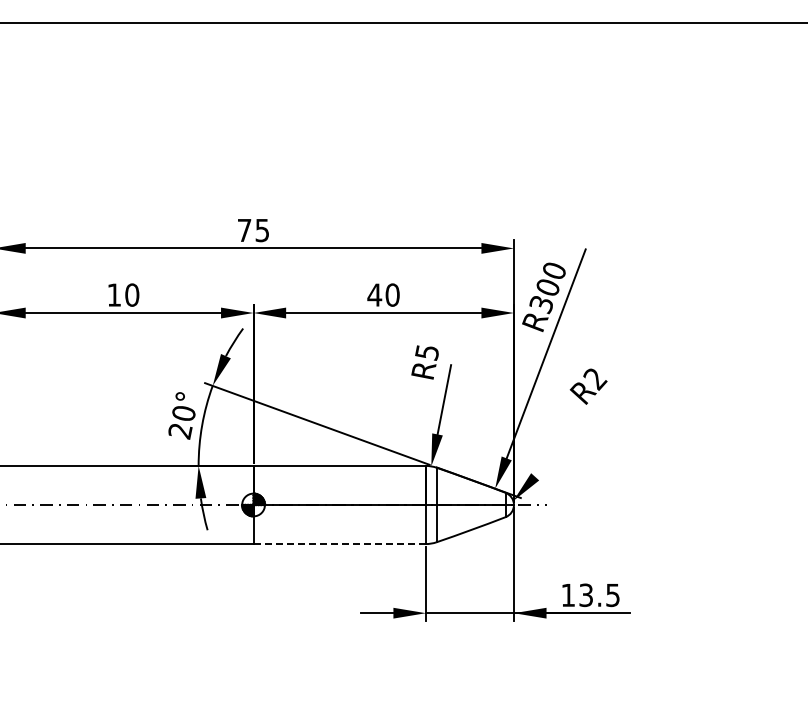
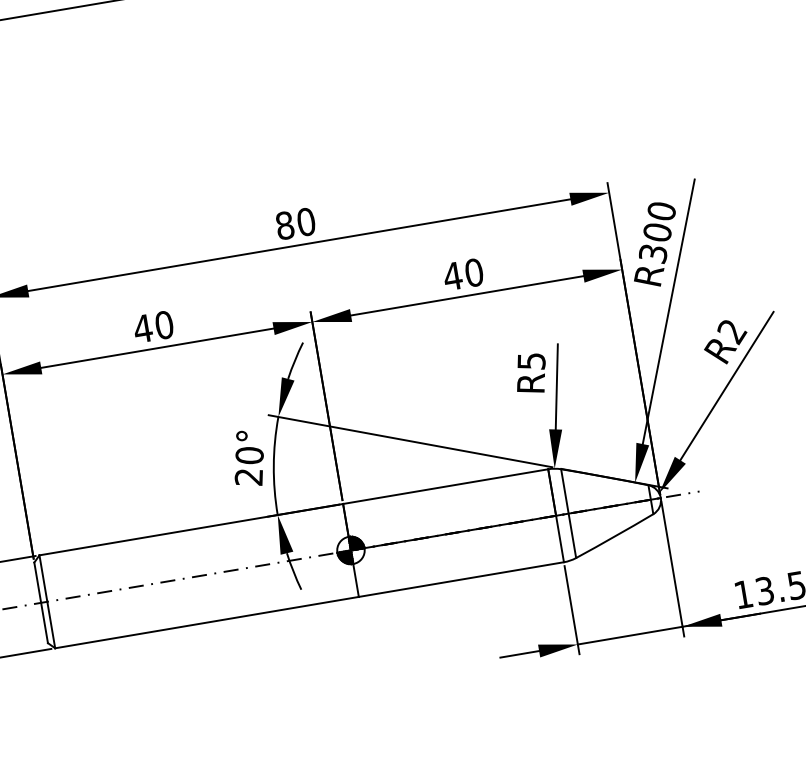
text: (253, 230) -> (295, 223), 75 -> 80
text: (113, 294) -> (141, 328), 10 -> 40
text: (424, 362) -> (530, 373), moved
line: (583, 422) -> (726, 385), added
line: (340, 544) -> (462, 579), dashed -> solid

